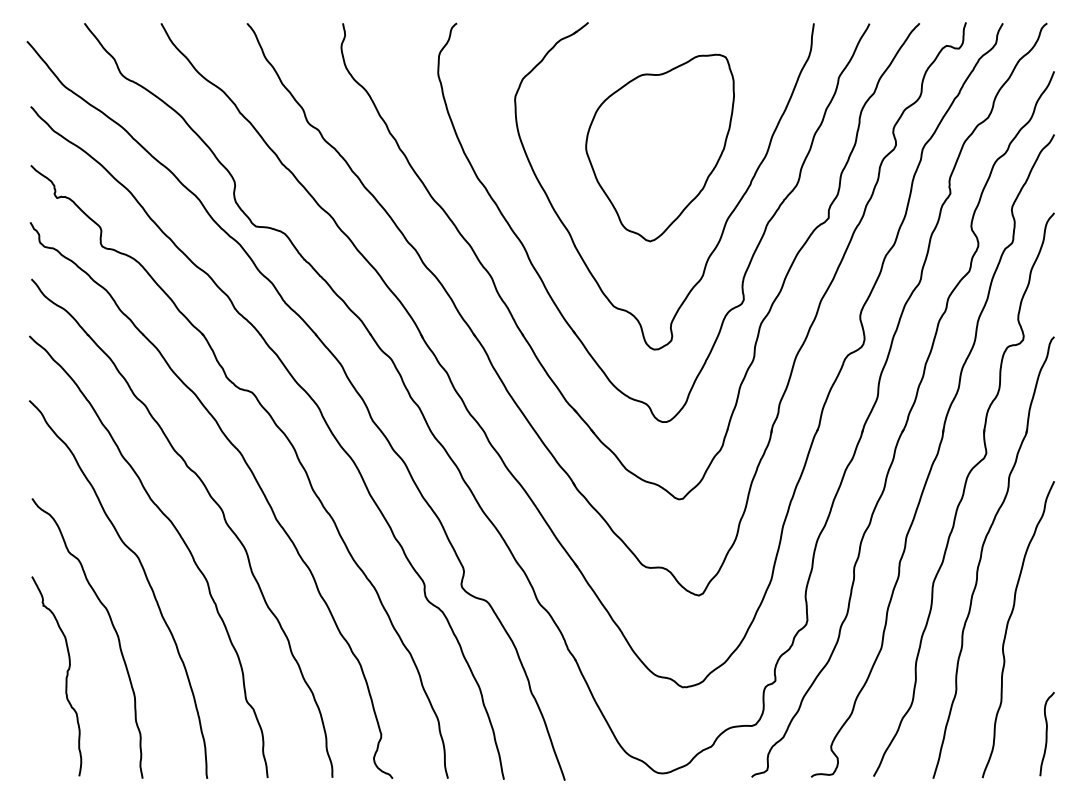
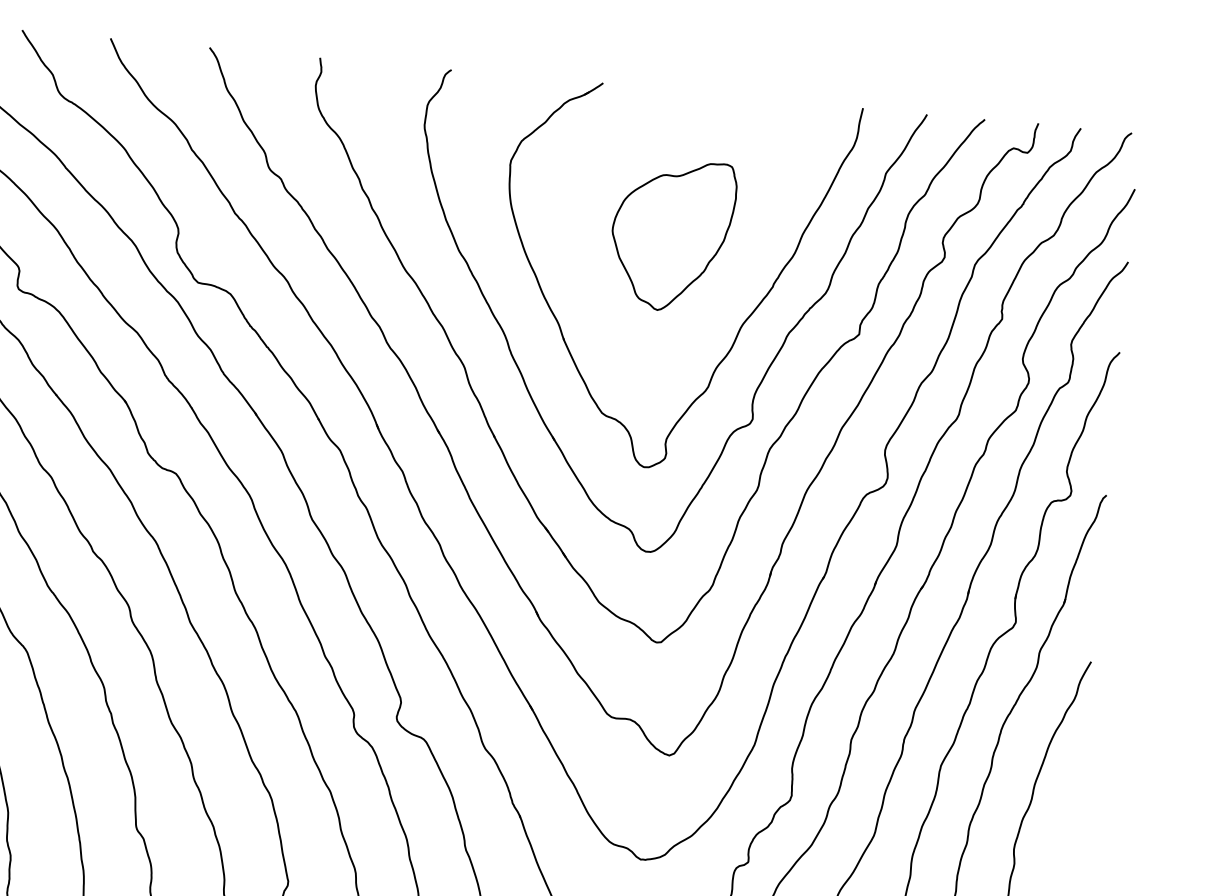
part: (659, 147) -> (671, 234), size x0.7

